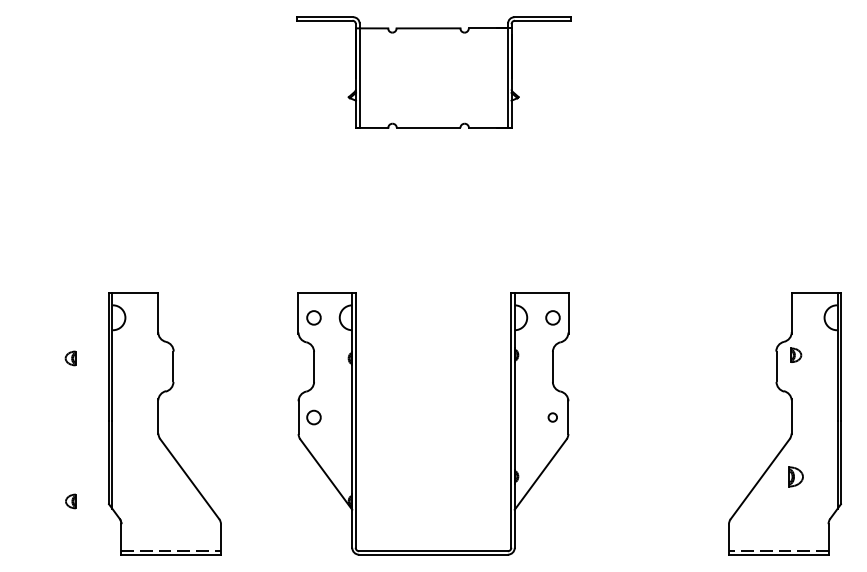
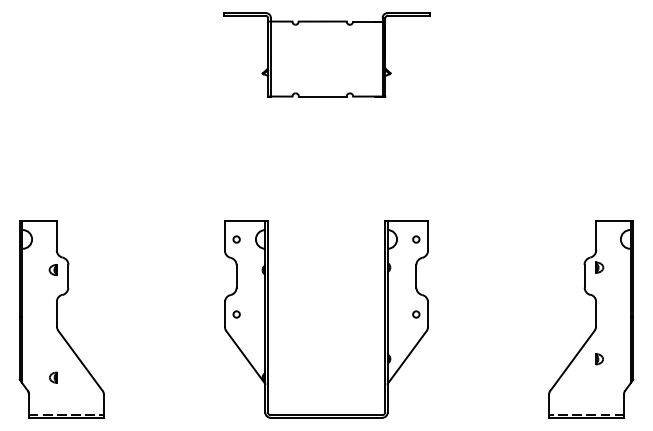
circle: (314, 317) -> (236, 239), size x0.62
circle: (552, 317) -> (416, 239), size x0.62
circle: (314, 417) -> (236, 314), size x0.62
part: (164, 423) -> (61, 319), moved
part: (795, 476) -> (599, 358), size x0.71

